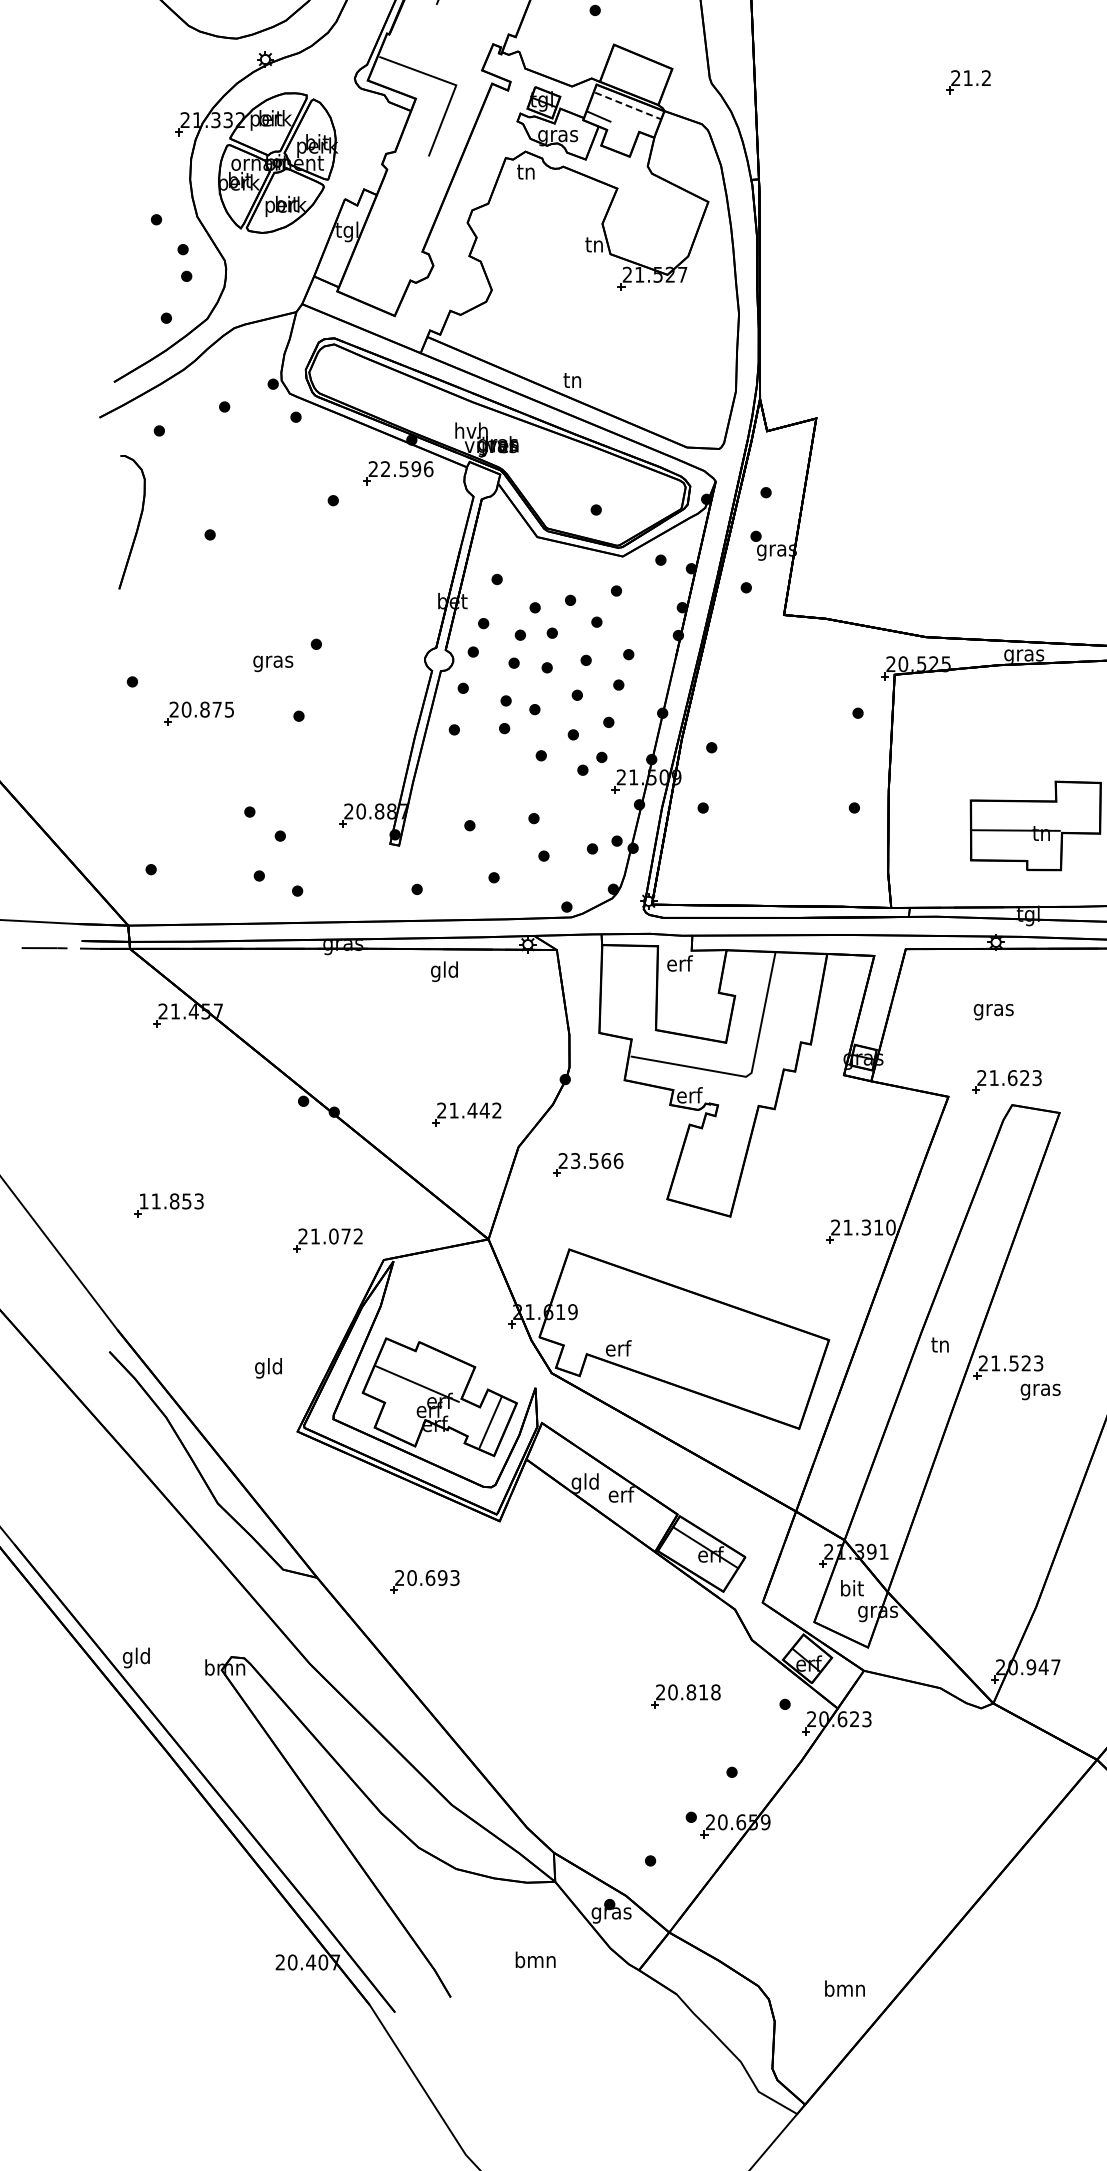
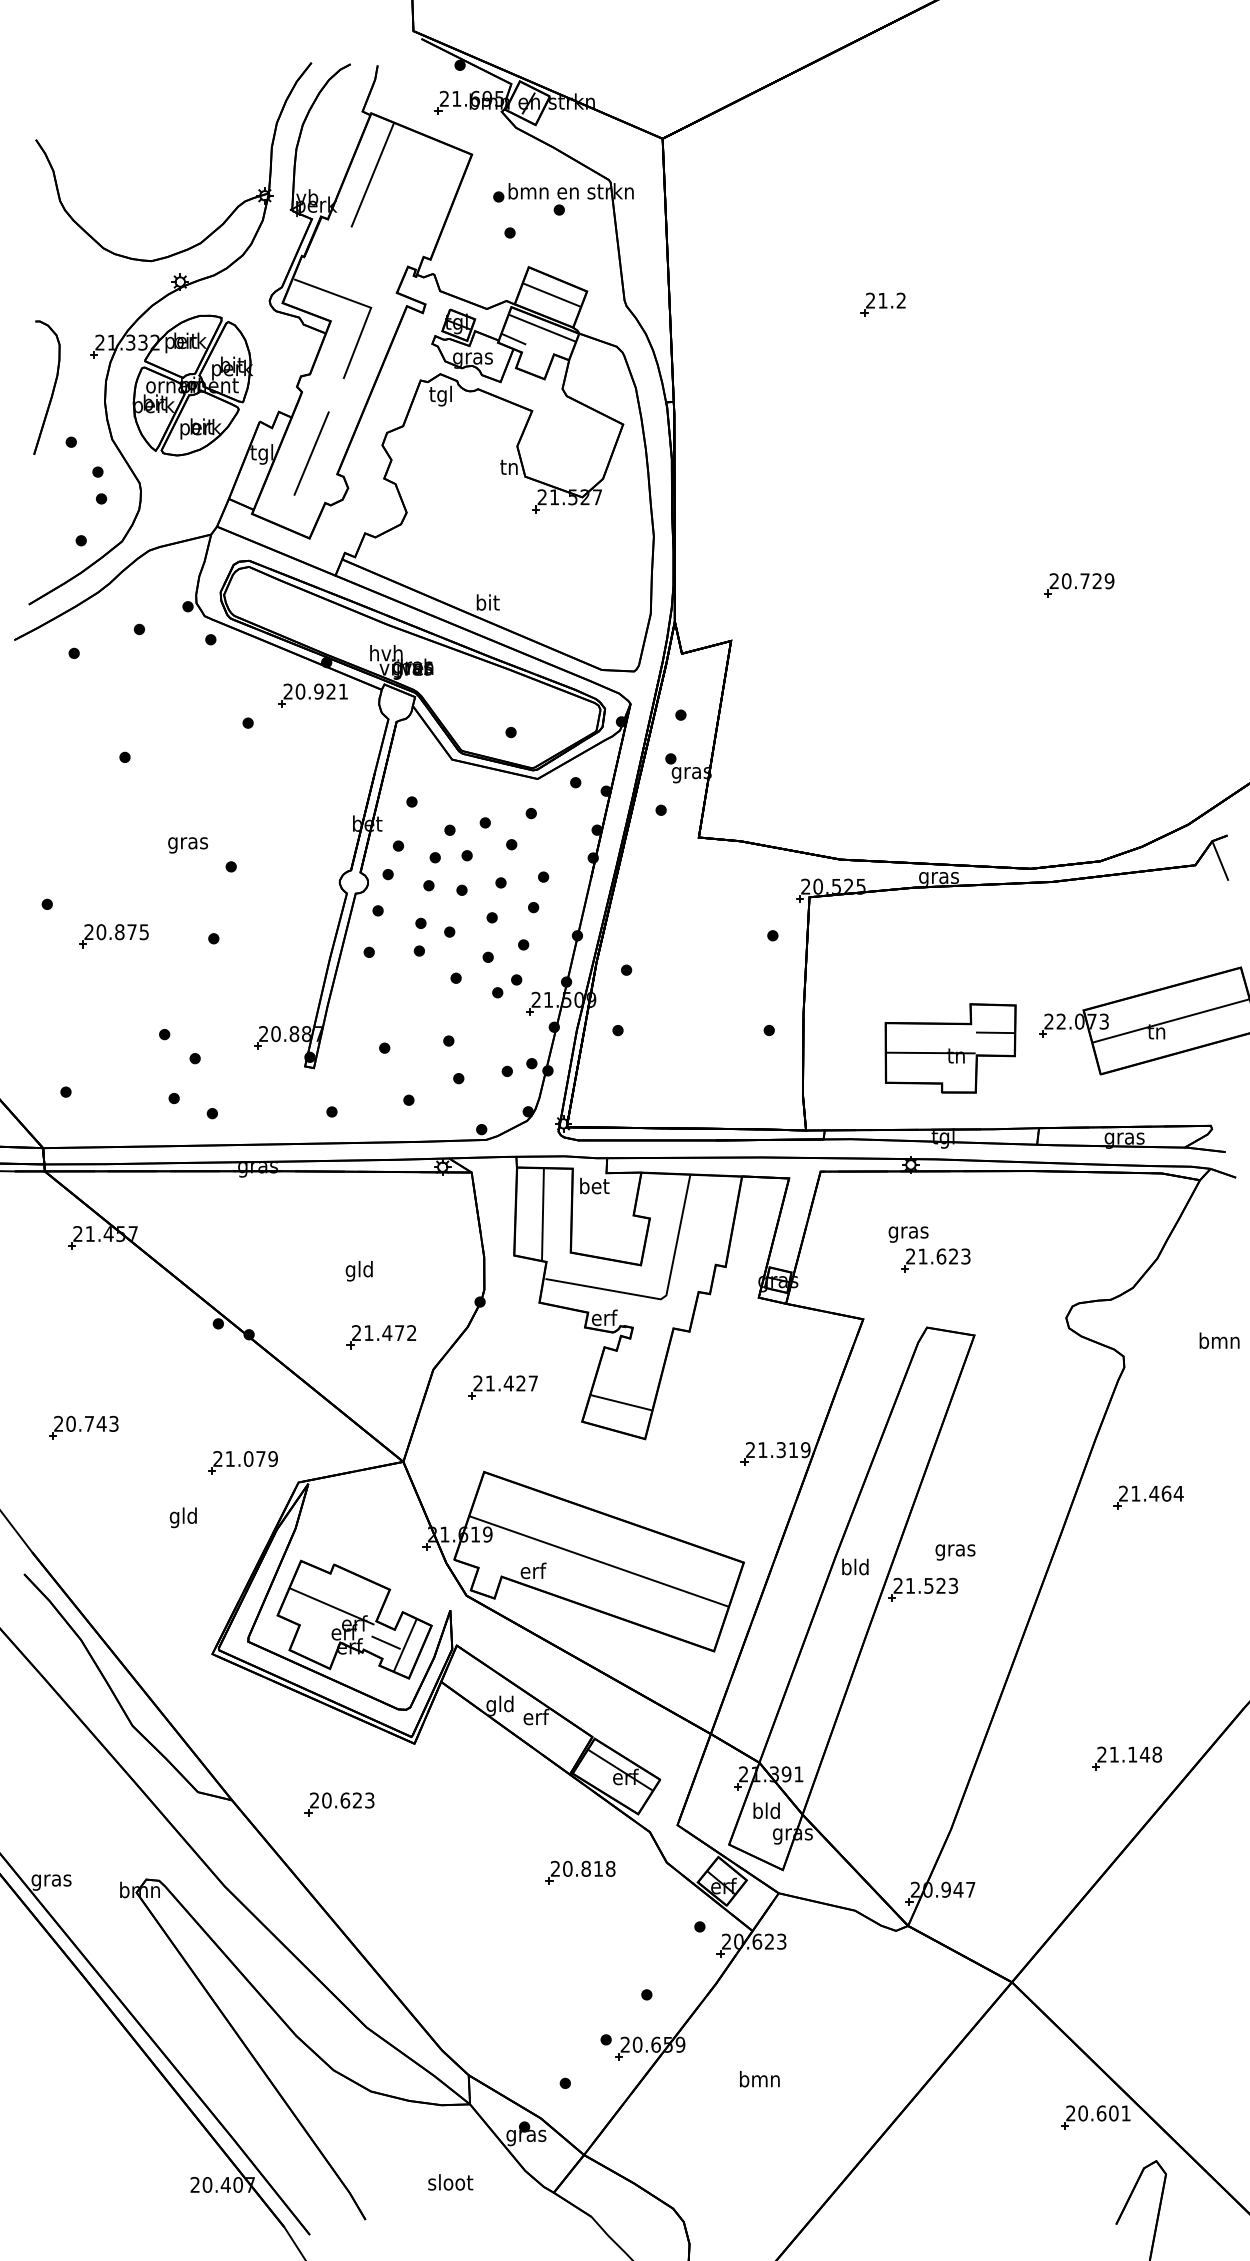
line: (636, 72) -> (551, 294), added
line: (628, 106) -> (543, 328), dashed -> solid
text: (525, 173) -> (440, 395), tn -> tgl
line: (396, 231) -> (311, 453), added
text: (572, 380) -> (487, 602), tn -> bit
text: (406, 469) -> (321, 691), 22.596 -> 20.921
part: (137, 524) -> (52, 389), moved
text: (272, 664) -> (187, 845), moved
line: (1080, 810) -> (995, 1032), added
text: (679, 963) -> (594, 1185), erf -> bet
text: (443, 971) -> (358, 1270), moved
line: (627, 992) -> (542, 1214), added
part: (1006, 1082) -> (935, 1260), moved
text: (484, 1110) -> (399, 1332), 21.442 -> 21.472
text: (596, 1161) -> (511, 1383), 23.566 -> 21.427
line: (706, 1180) -> (621, 1402), added
text: (165, 1201) -> (80, 1423), 11.853 -> 20.743
text: (890, 1228) -> (805, 1450), 21.310 -> 21.319
text: (357, 1237) -> (272, 1459), 21.072 -> 21.079
line: (683, 1339) -> (598, 1561), added
text: (940, 1344) -> (855, 1566), tn -> bld
text: (267, 1368) -> (182, 1517), moved
text: (1040, 1392) -> (955, 1552), moved
line: (470, 1420) -> (385, 1642), added
text: (442, 1578) -> (357, 1800), 20.693 -> 20.623
text: (851, 1588) -> (766, 1810), bit -> bld
text: (136, 1658) -> (51, 1880), gld -> gras
part: (685, 1696) -> (580, 1872), moved
text: (535, 1960) -> (450, 2182), bmn -> sloot
text: (844, 1989) -> (759, 2079), moved

